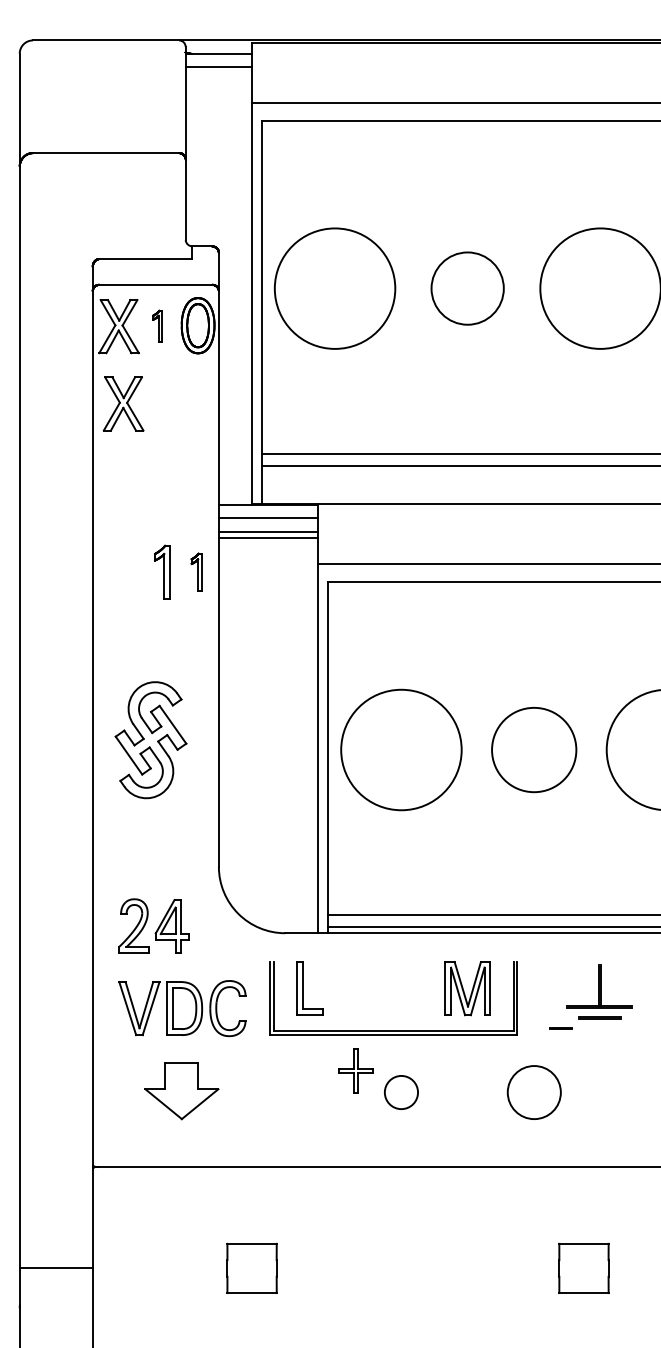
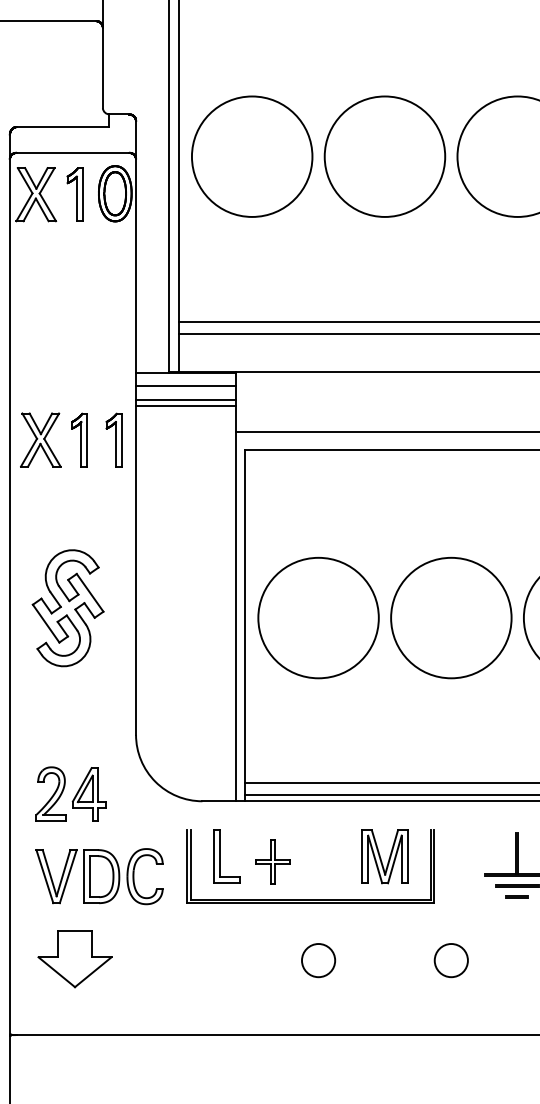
circle: (467, 288) -> (384, 156), size x1.67
part: (157, 326) -> (74, 194), size x1.67
part: (123, 403) -> (40, 439), moved
part: (196, 571) -> (113, 439), size x1.43
circle: (533, 749) -> (450, 617), size x1.43
line: (560, 1028) -> (516, 896), moved
part: (355, 1070) -> (272, 861), moved
part: (181, 1091) -> (74, 959), moved
circle: (533, 1092) -> (450, 960), size x0.62

